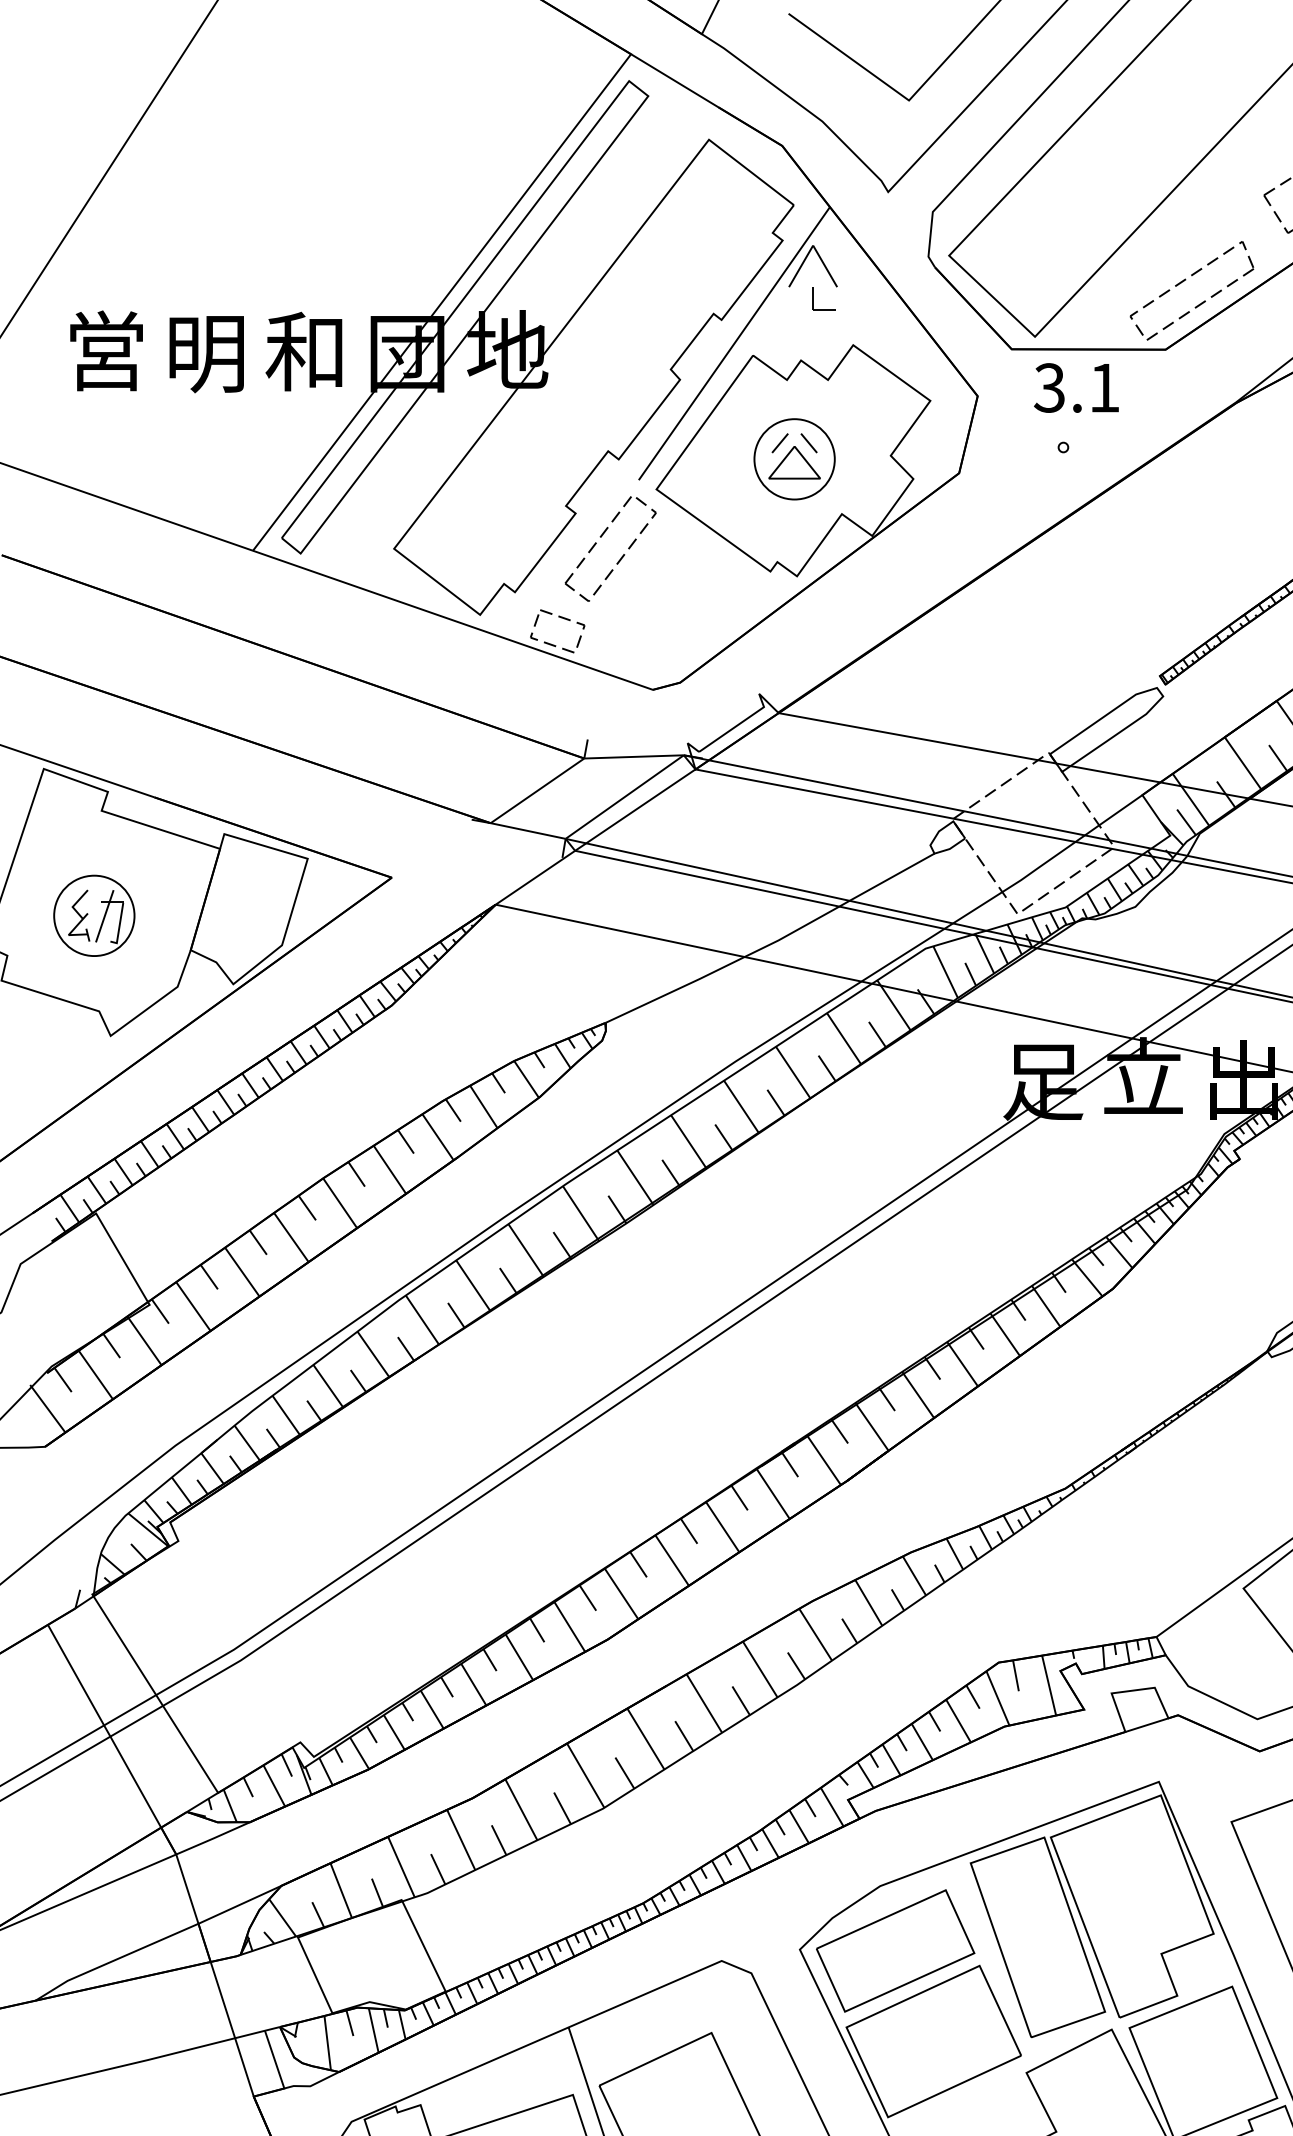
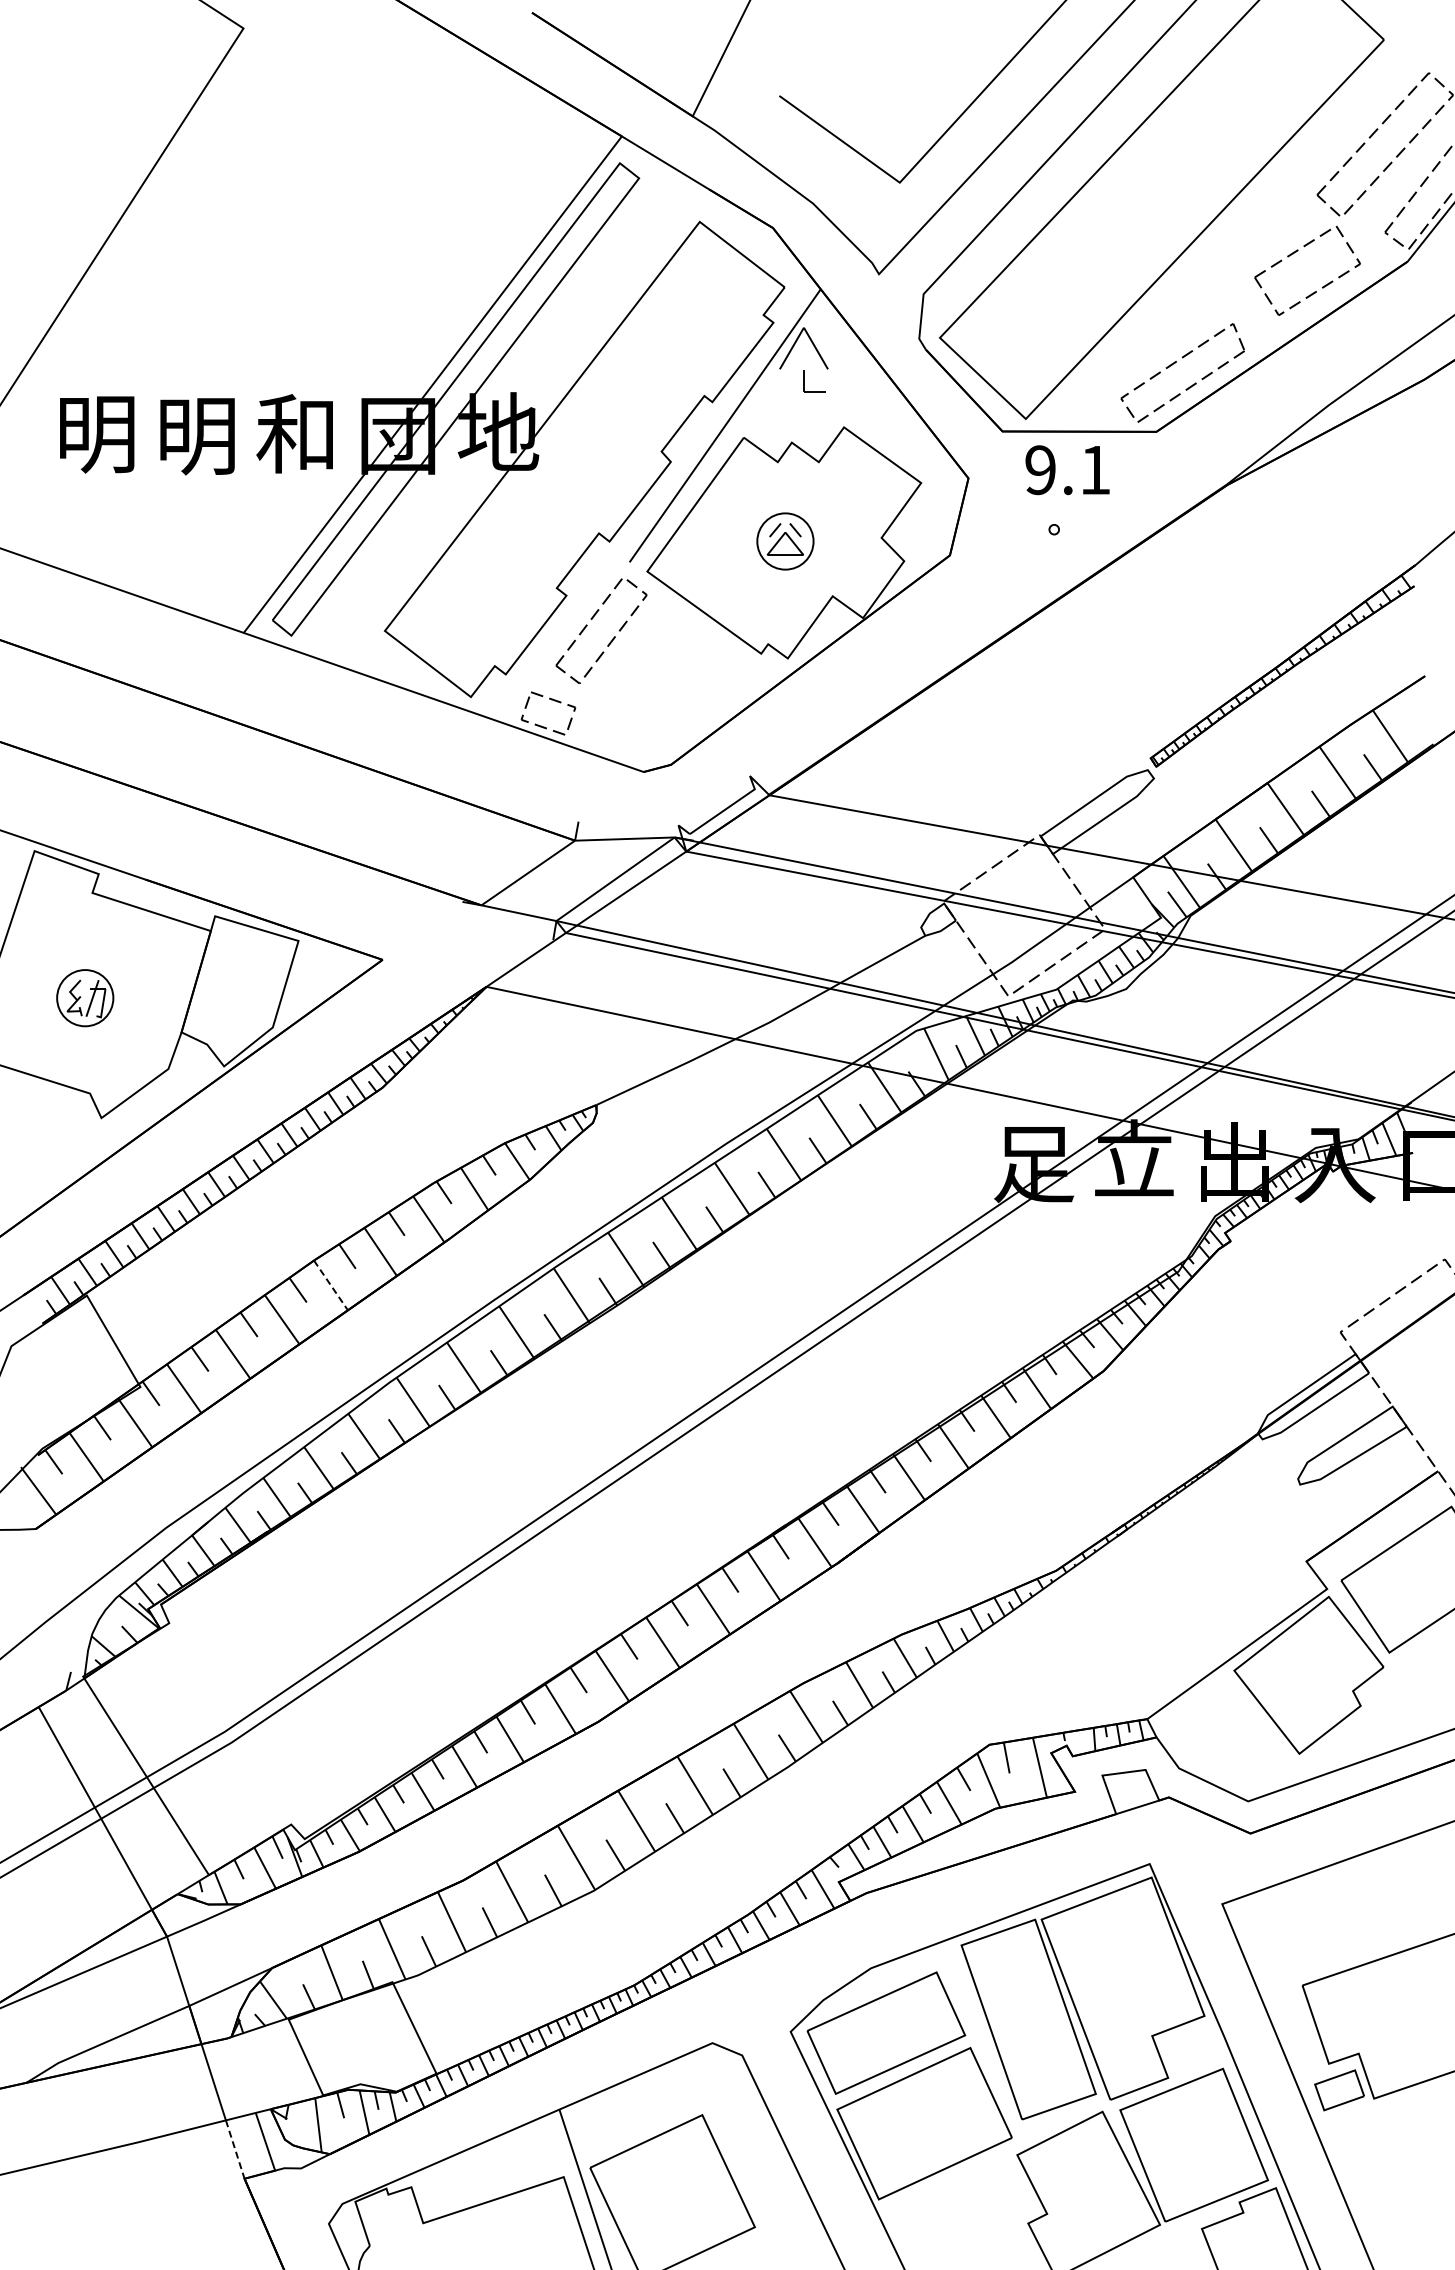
text: (106, 350) -> (97, 432), 営 -> 明
text: (1048, 388) -> (1039, 470), 3.1 -> 9.1
part: (794, 459) -> (785, 541), size x0.7
part: (94, 916) -> (85, 998), size x0.7
line: (340, 1203) -> (331, 1285), solid -> dashed
line: (244, 2067) -> (235, 2149), solid -> dashed

